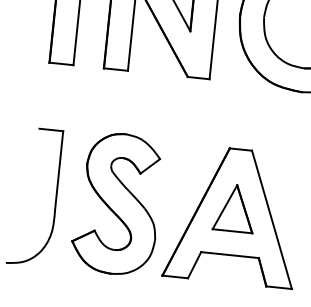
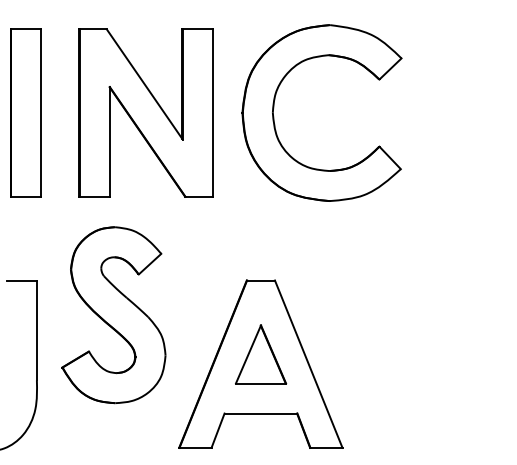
part: (117, 204) -> (113, 315), moved

